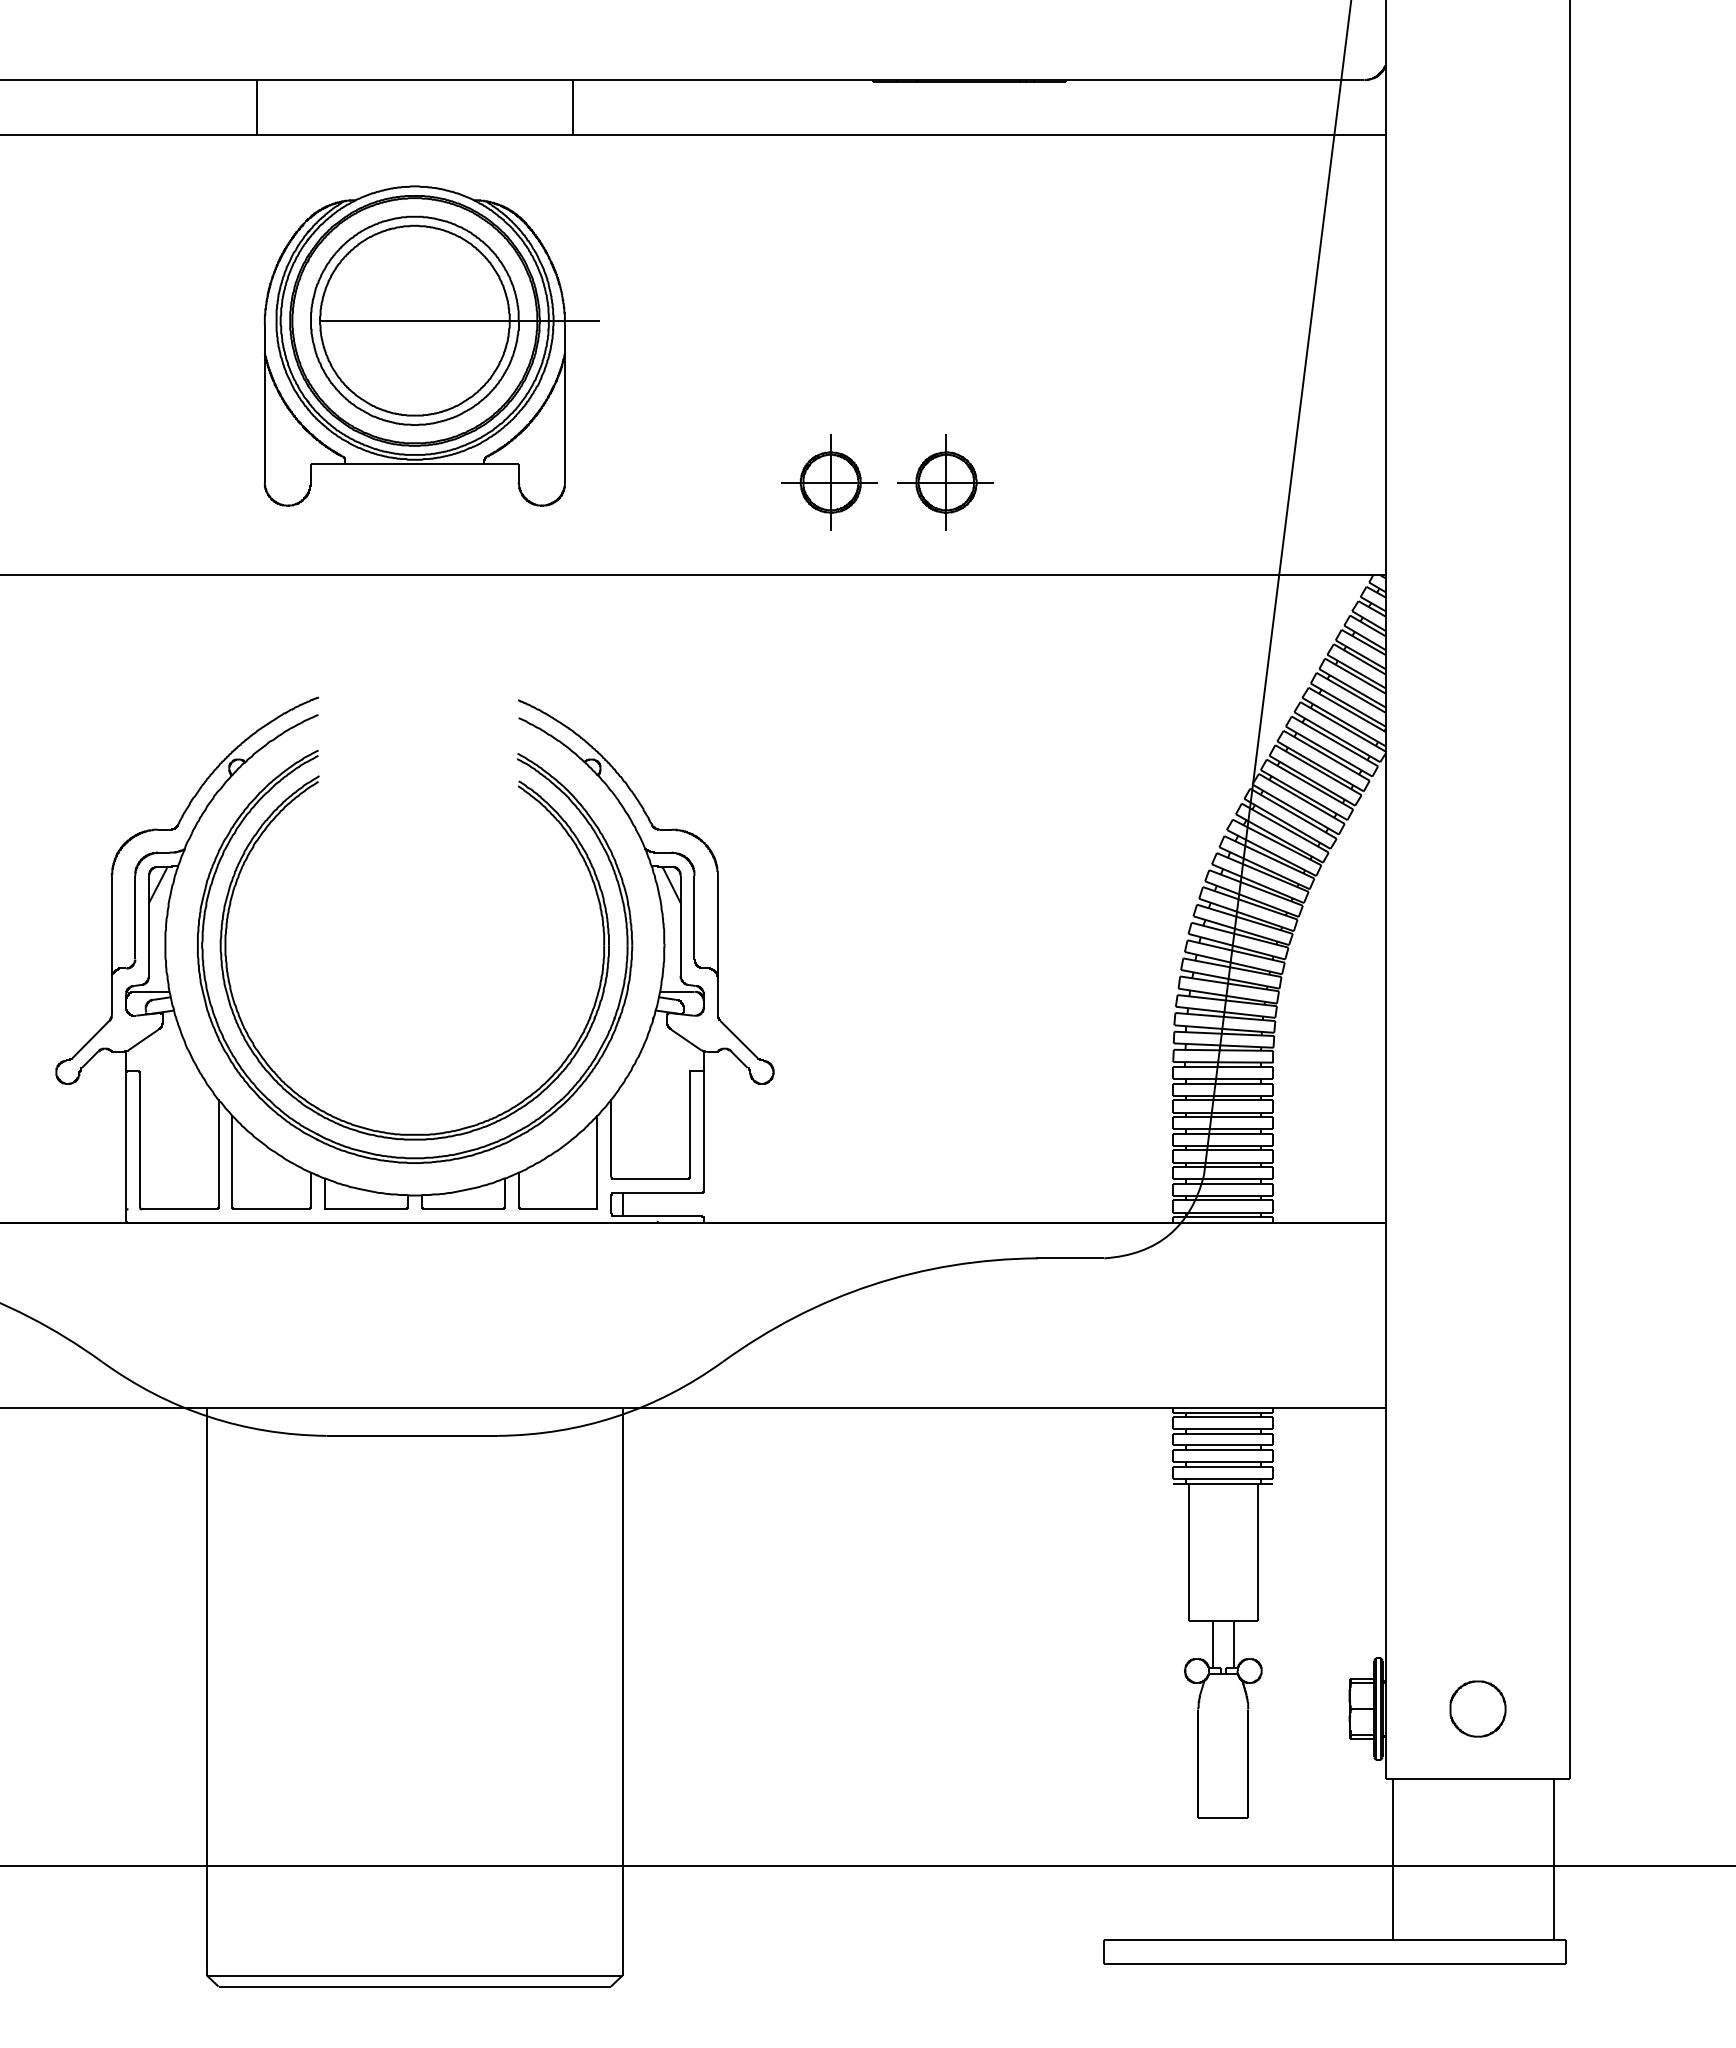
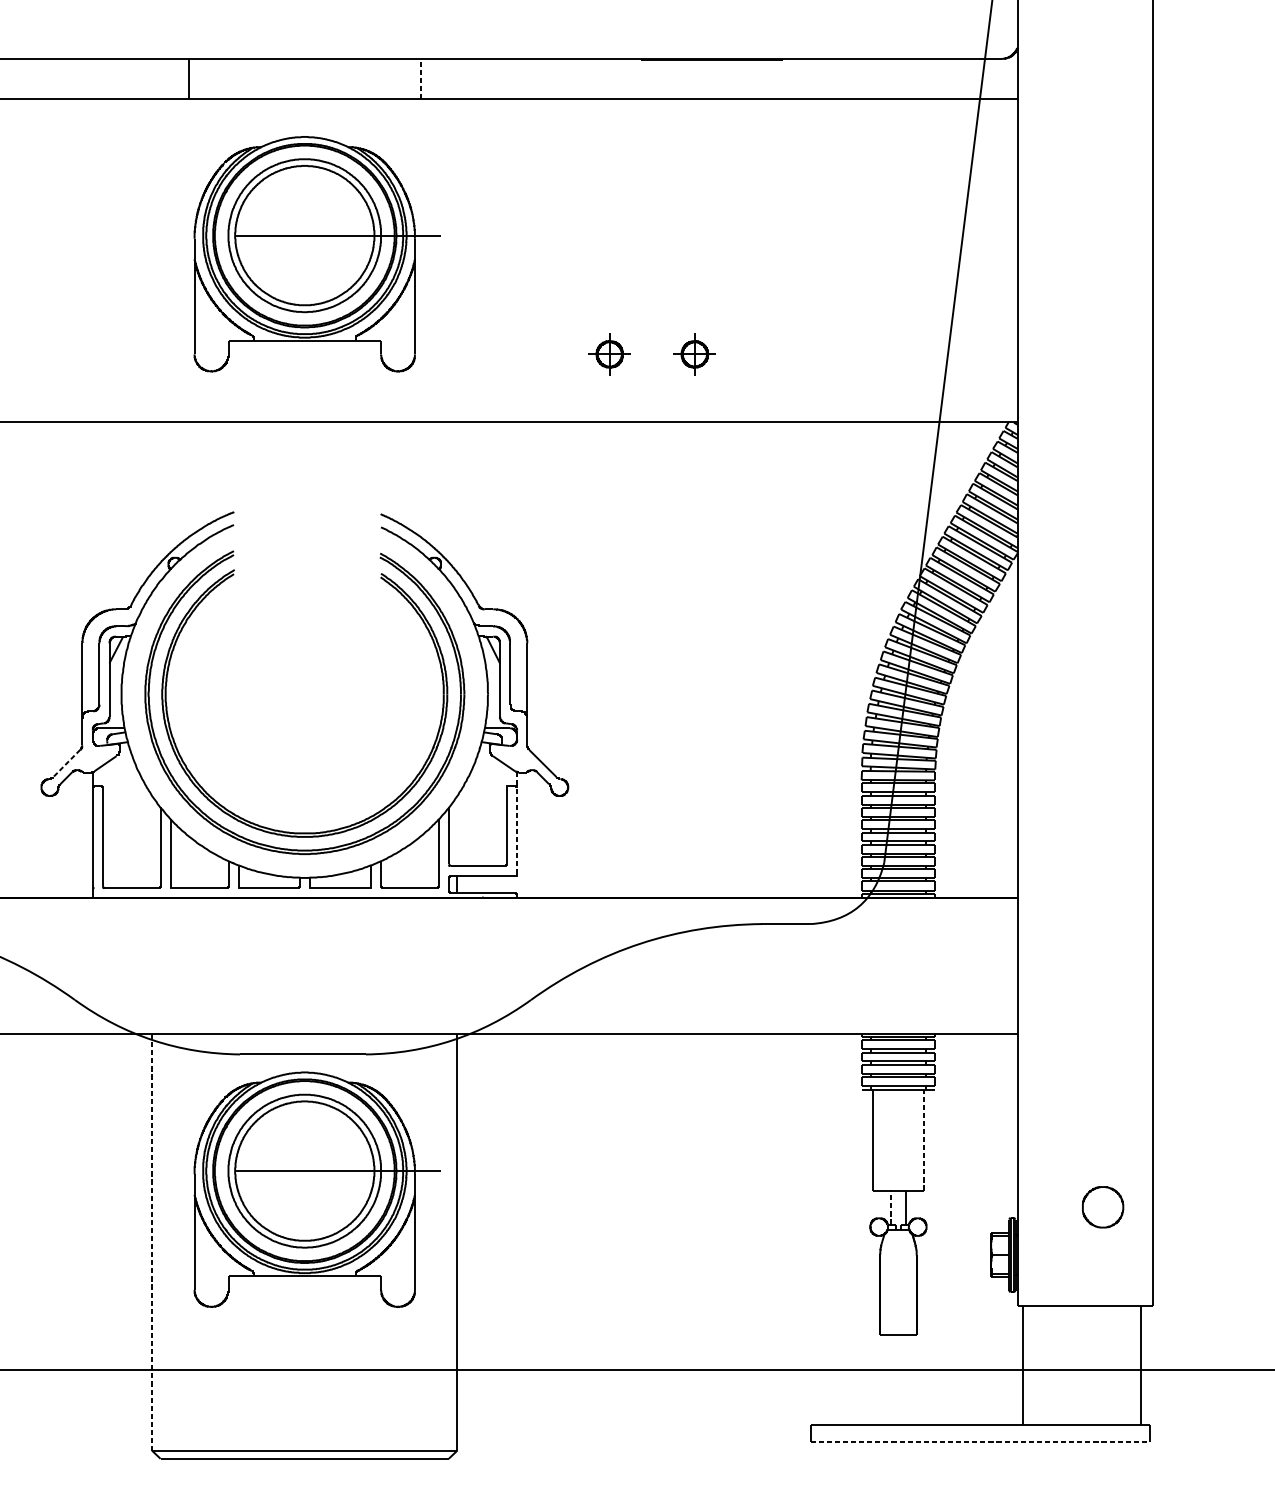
line: (572, 107) -> (420, 79), solid -> dashed
part: (829, 482) -> (609, 354), size x0.6
part: (945, 482) -> (694, 354), size x0.6
line: (90, 1040) -> (66, 764), solid -> dashed
line: (703, 1121) -> (516, 823), solid -> dashed
line: (1258, 1552) -> (924, 1140), solid -> dashed
part: (431, 1619) -> (316, 1189), added
line: (1213, 1643) -> (891, 1206), solid -> dashed
line: (206, 1691) -> (151, 1242), solid -> dashed
part: (1477, 1708) -> (1102, 1206), moved
line: (1334, 1963) -> (980, 1441), solid -> dashed

